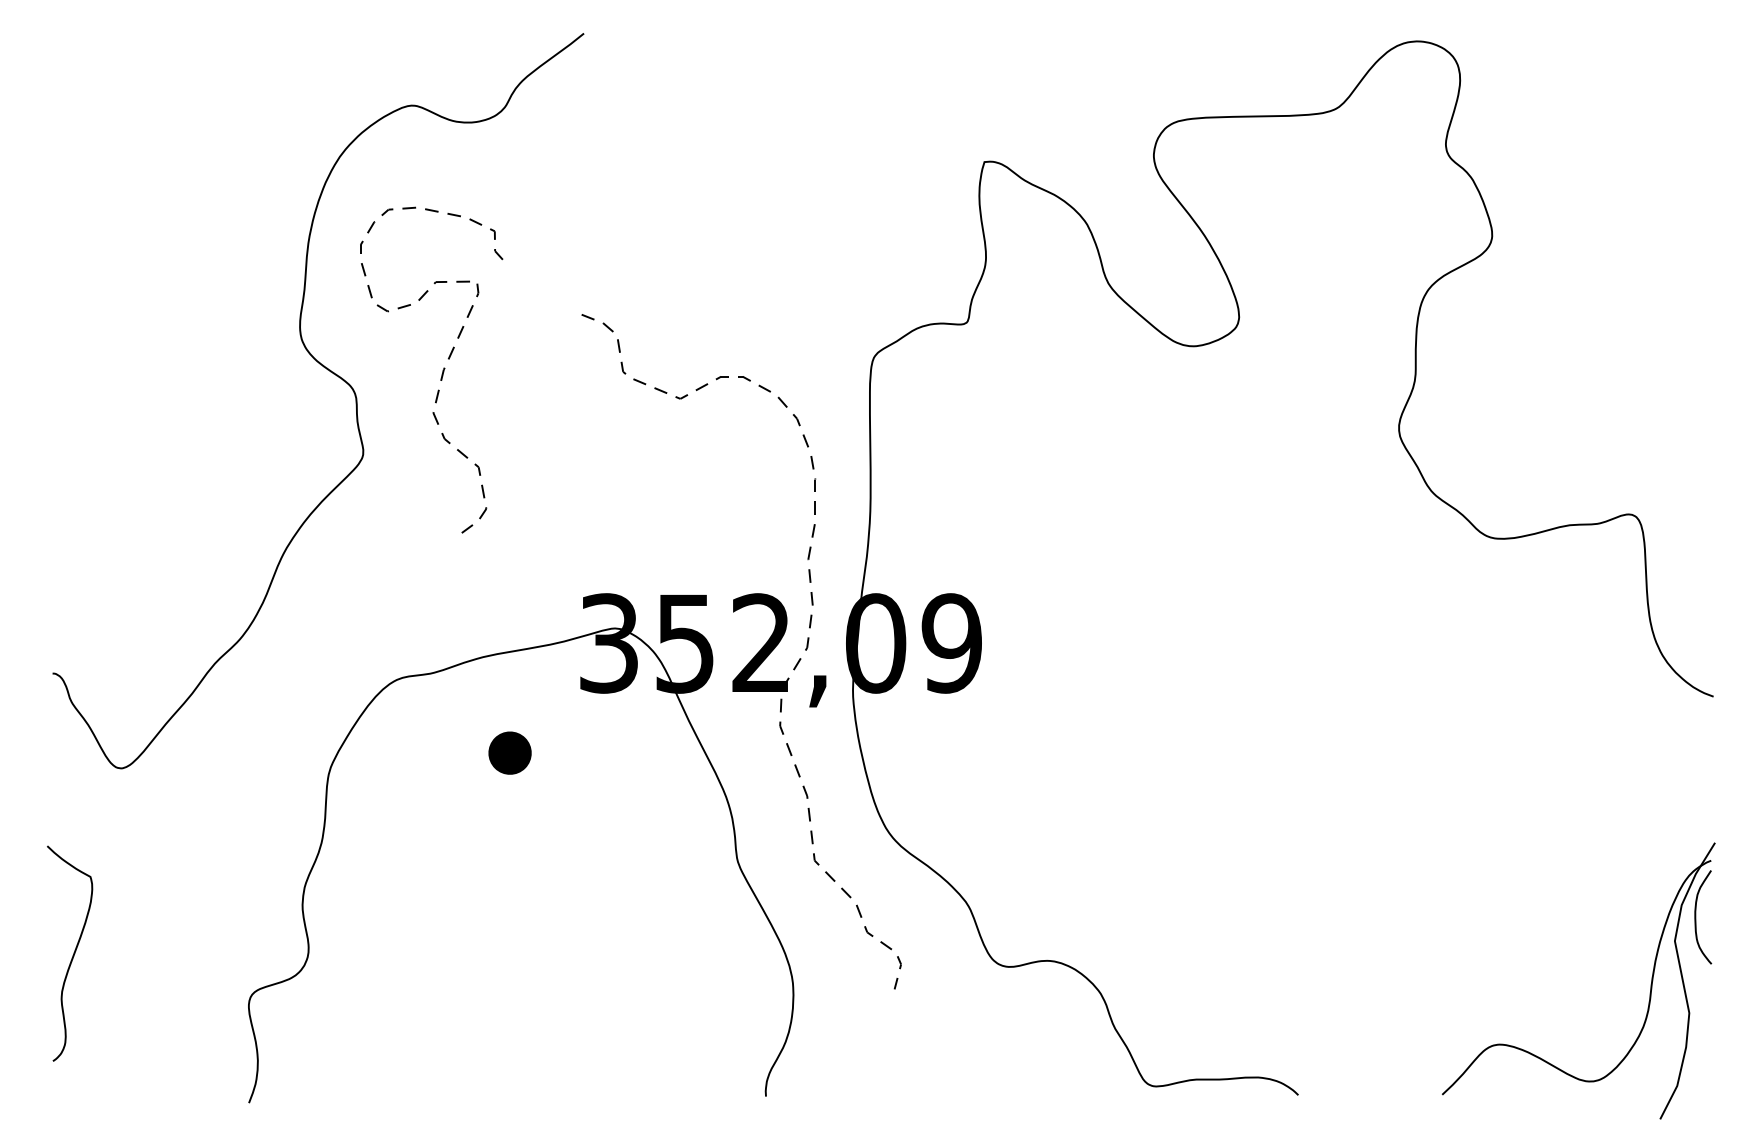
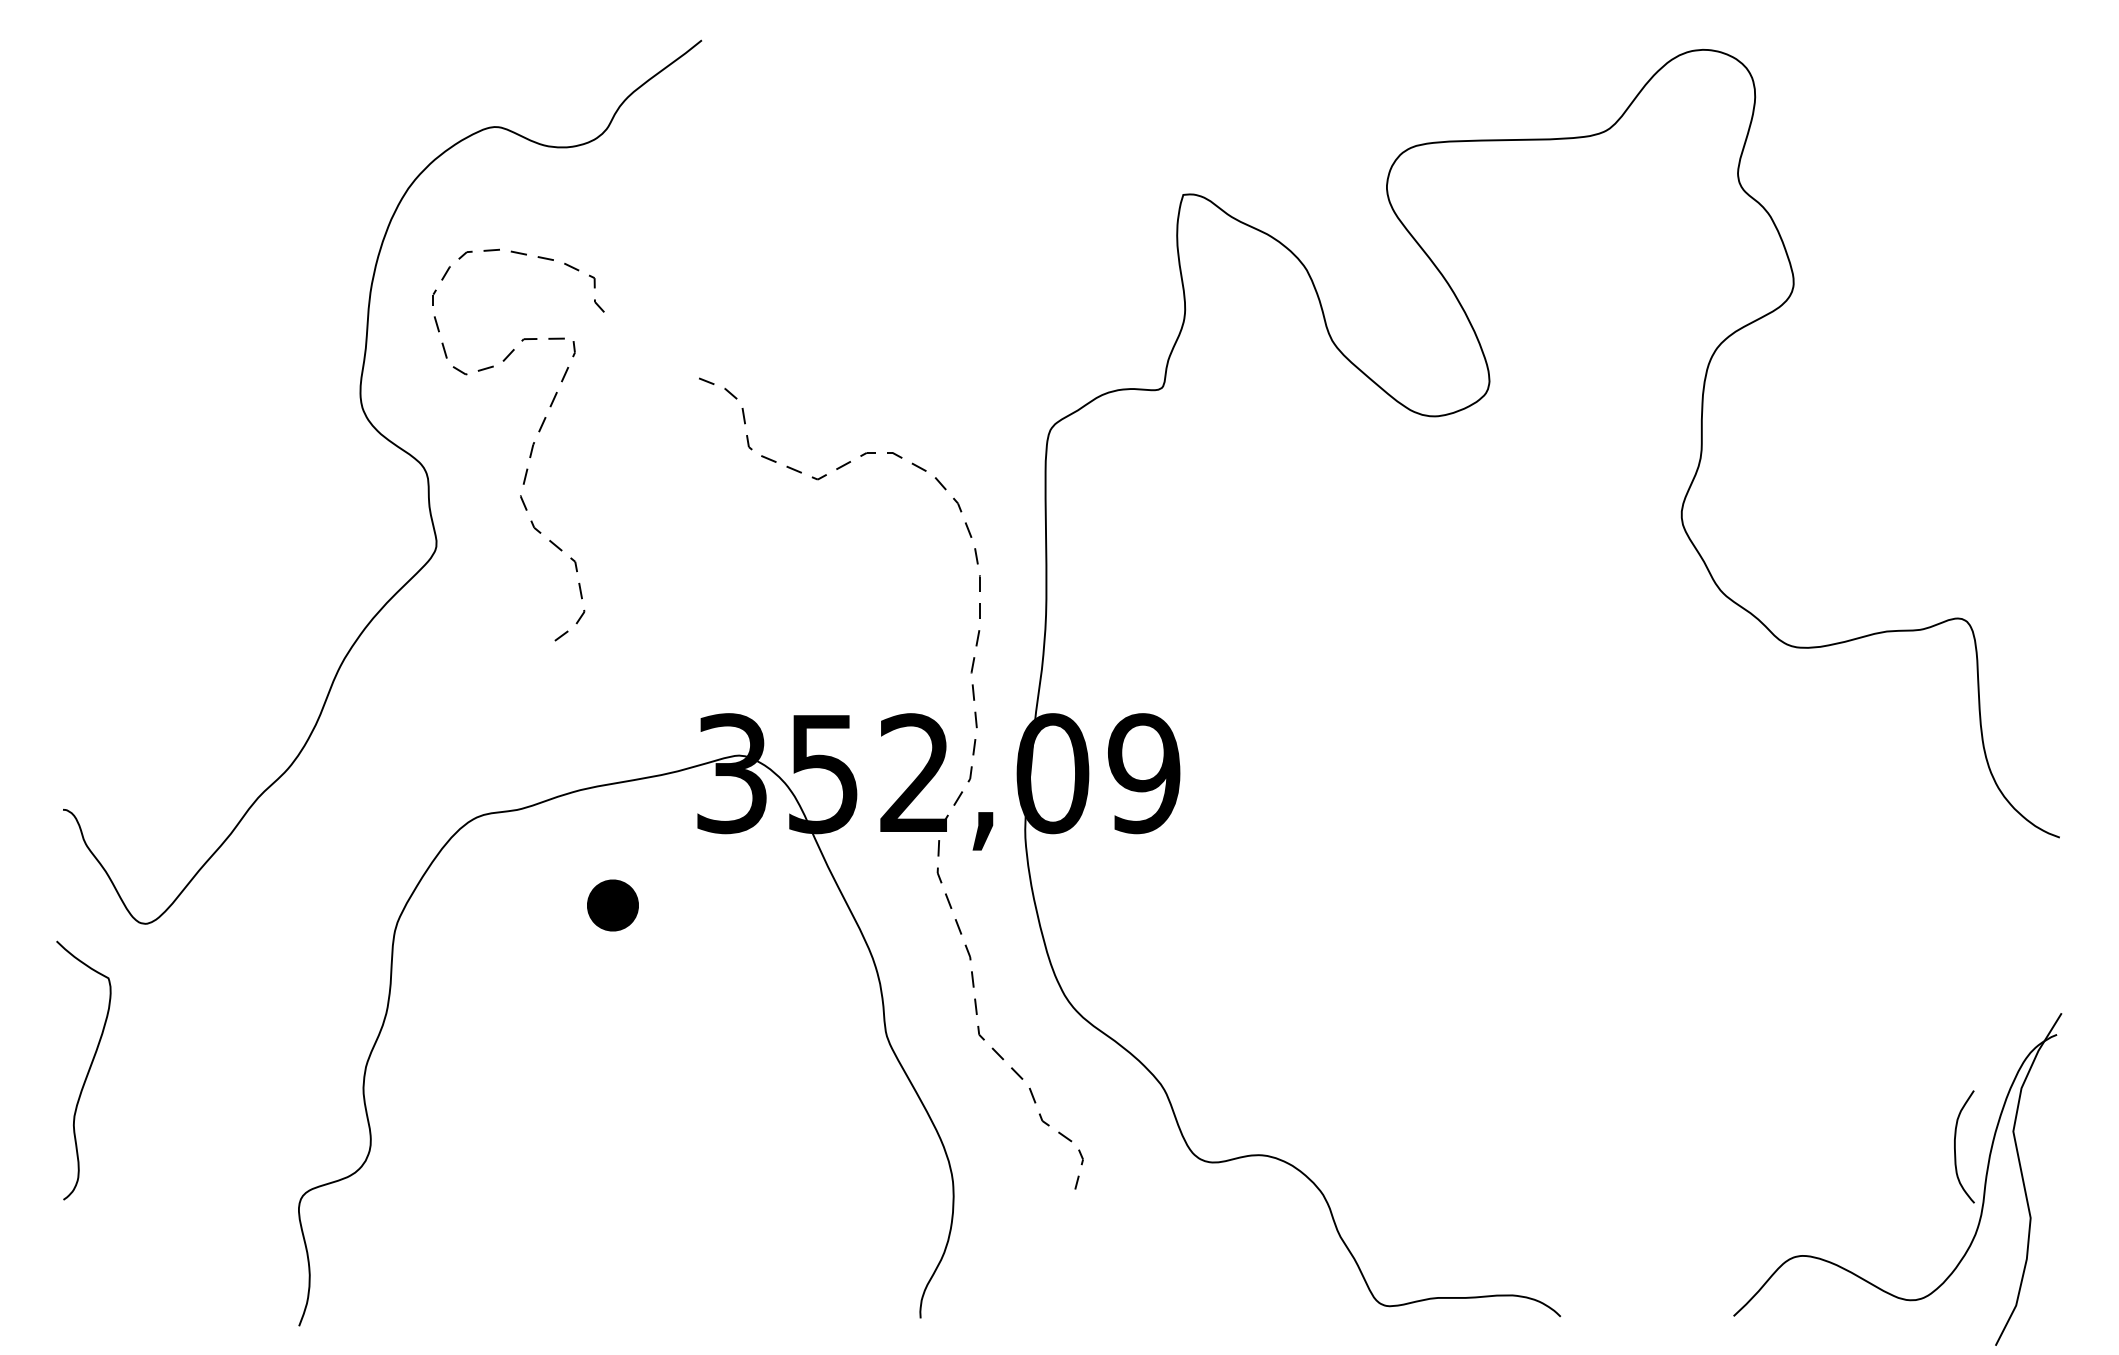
curve: (1695, 917) -> (1955, 1146), moved
curve: (72, 954) -> (87, 1071), moved

